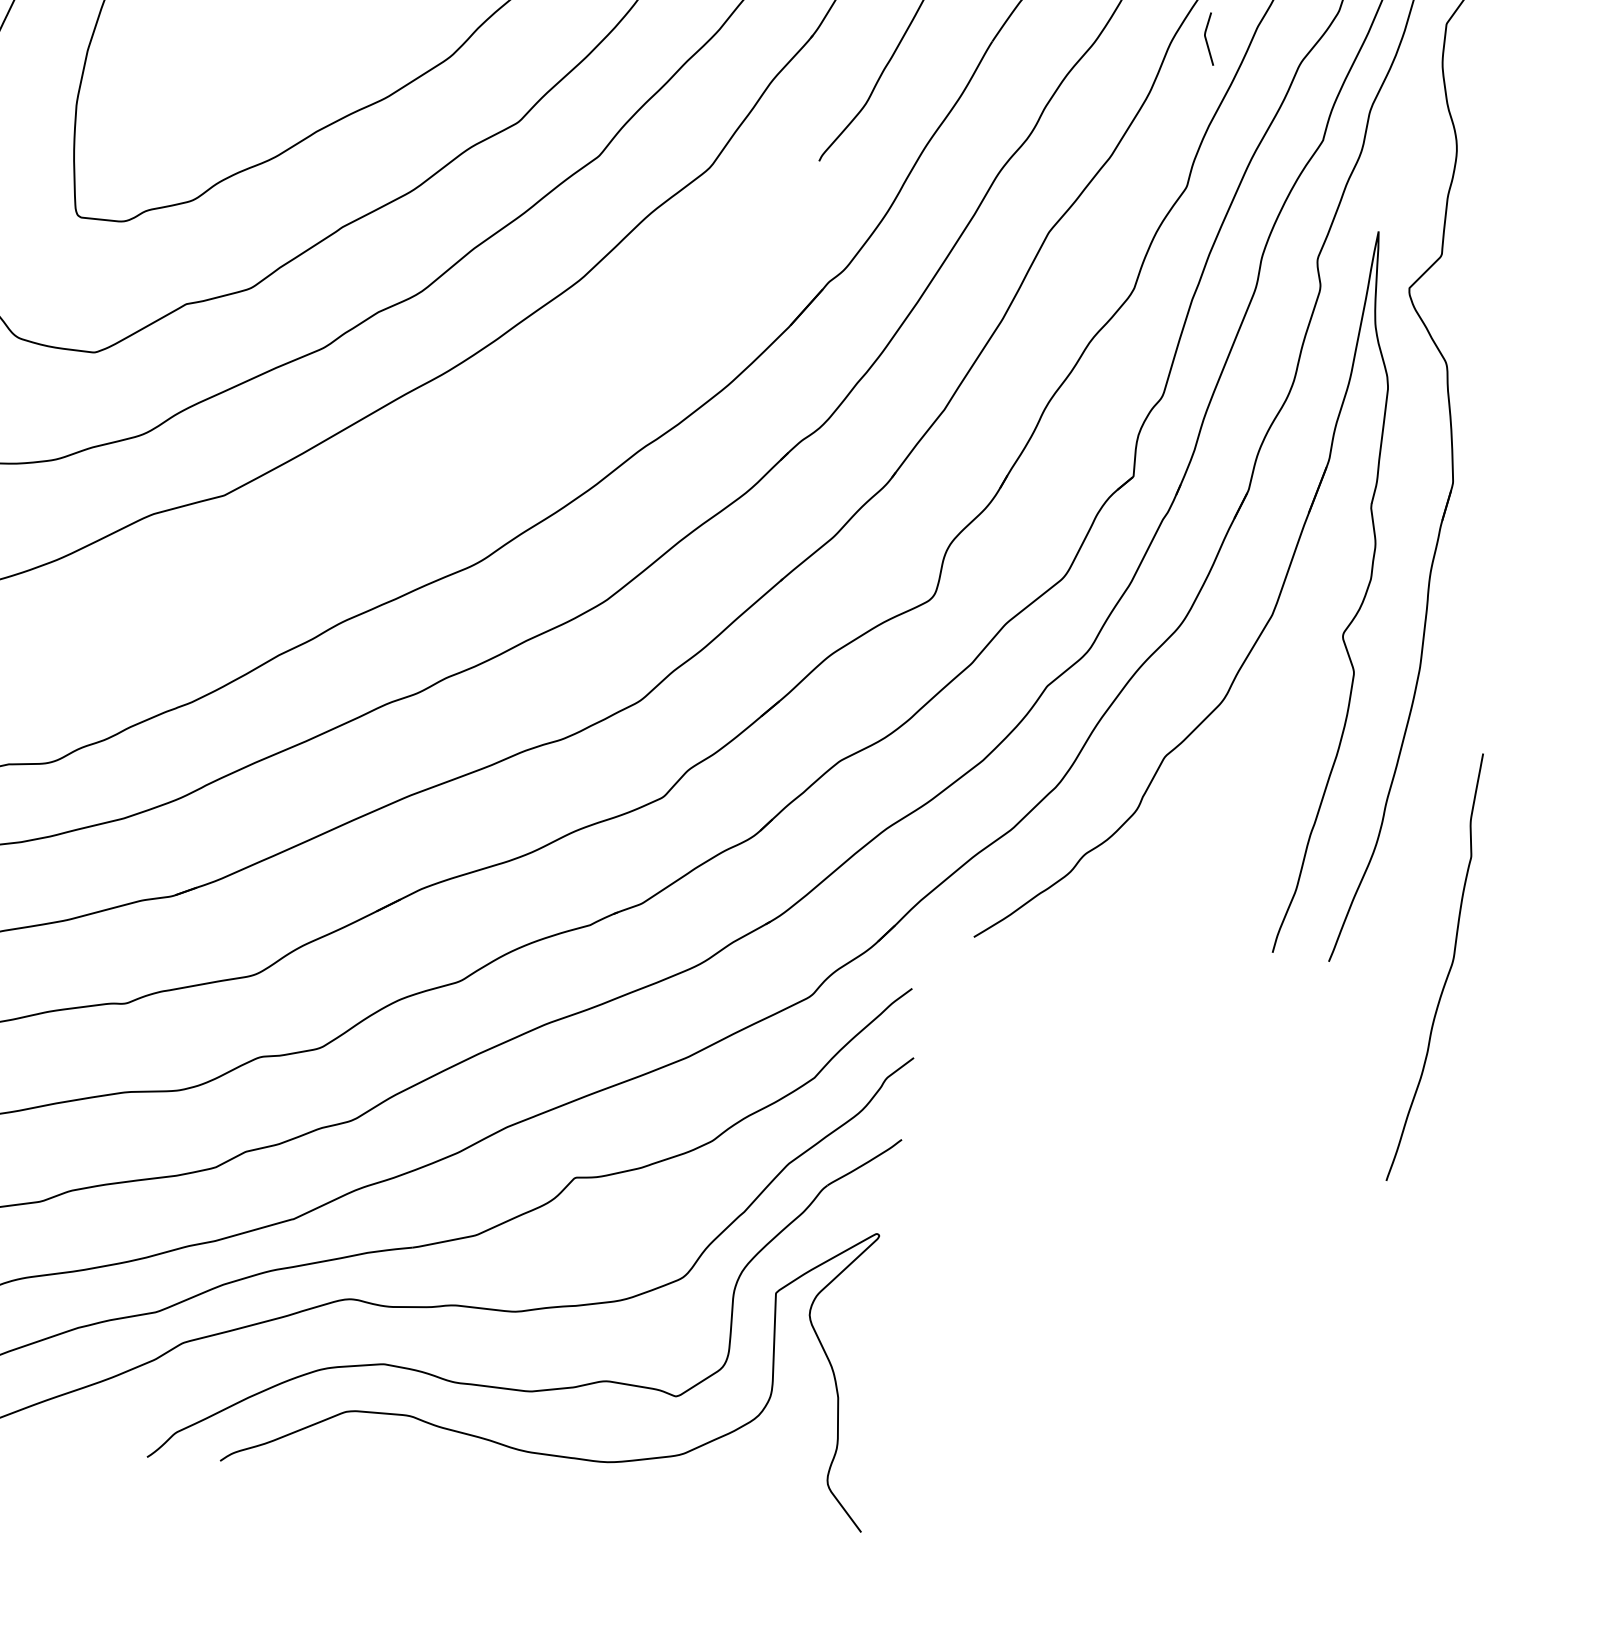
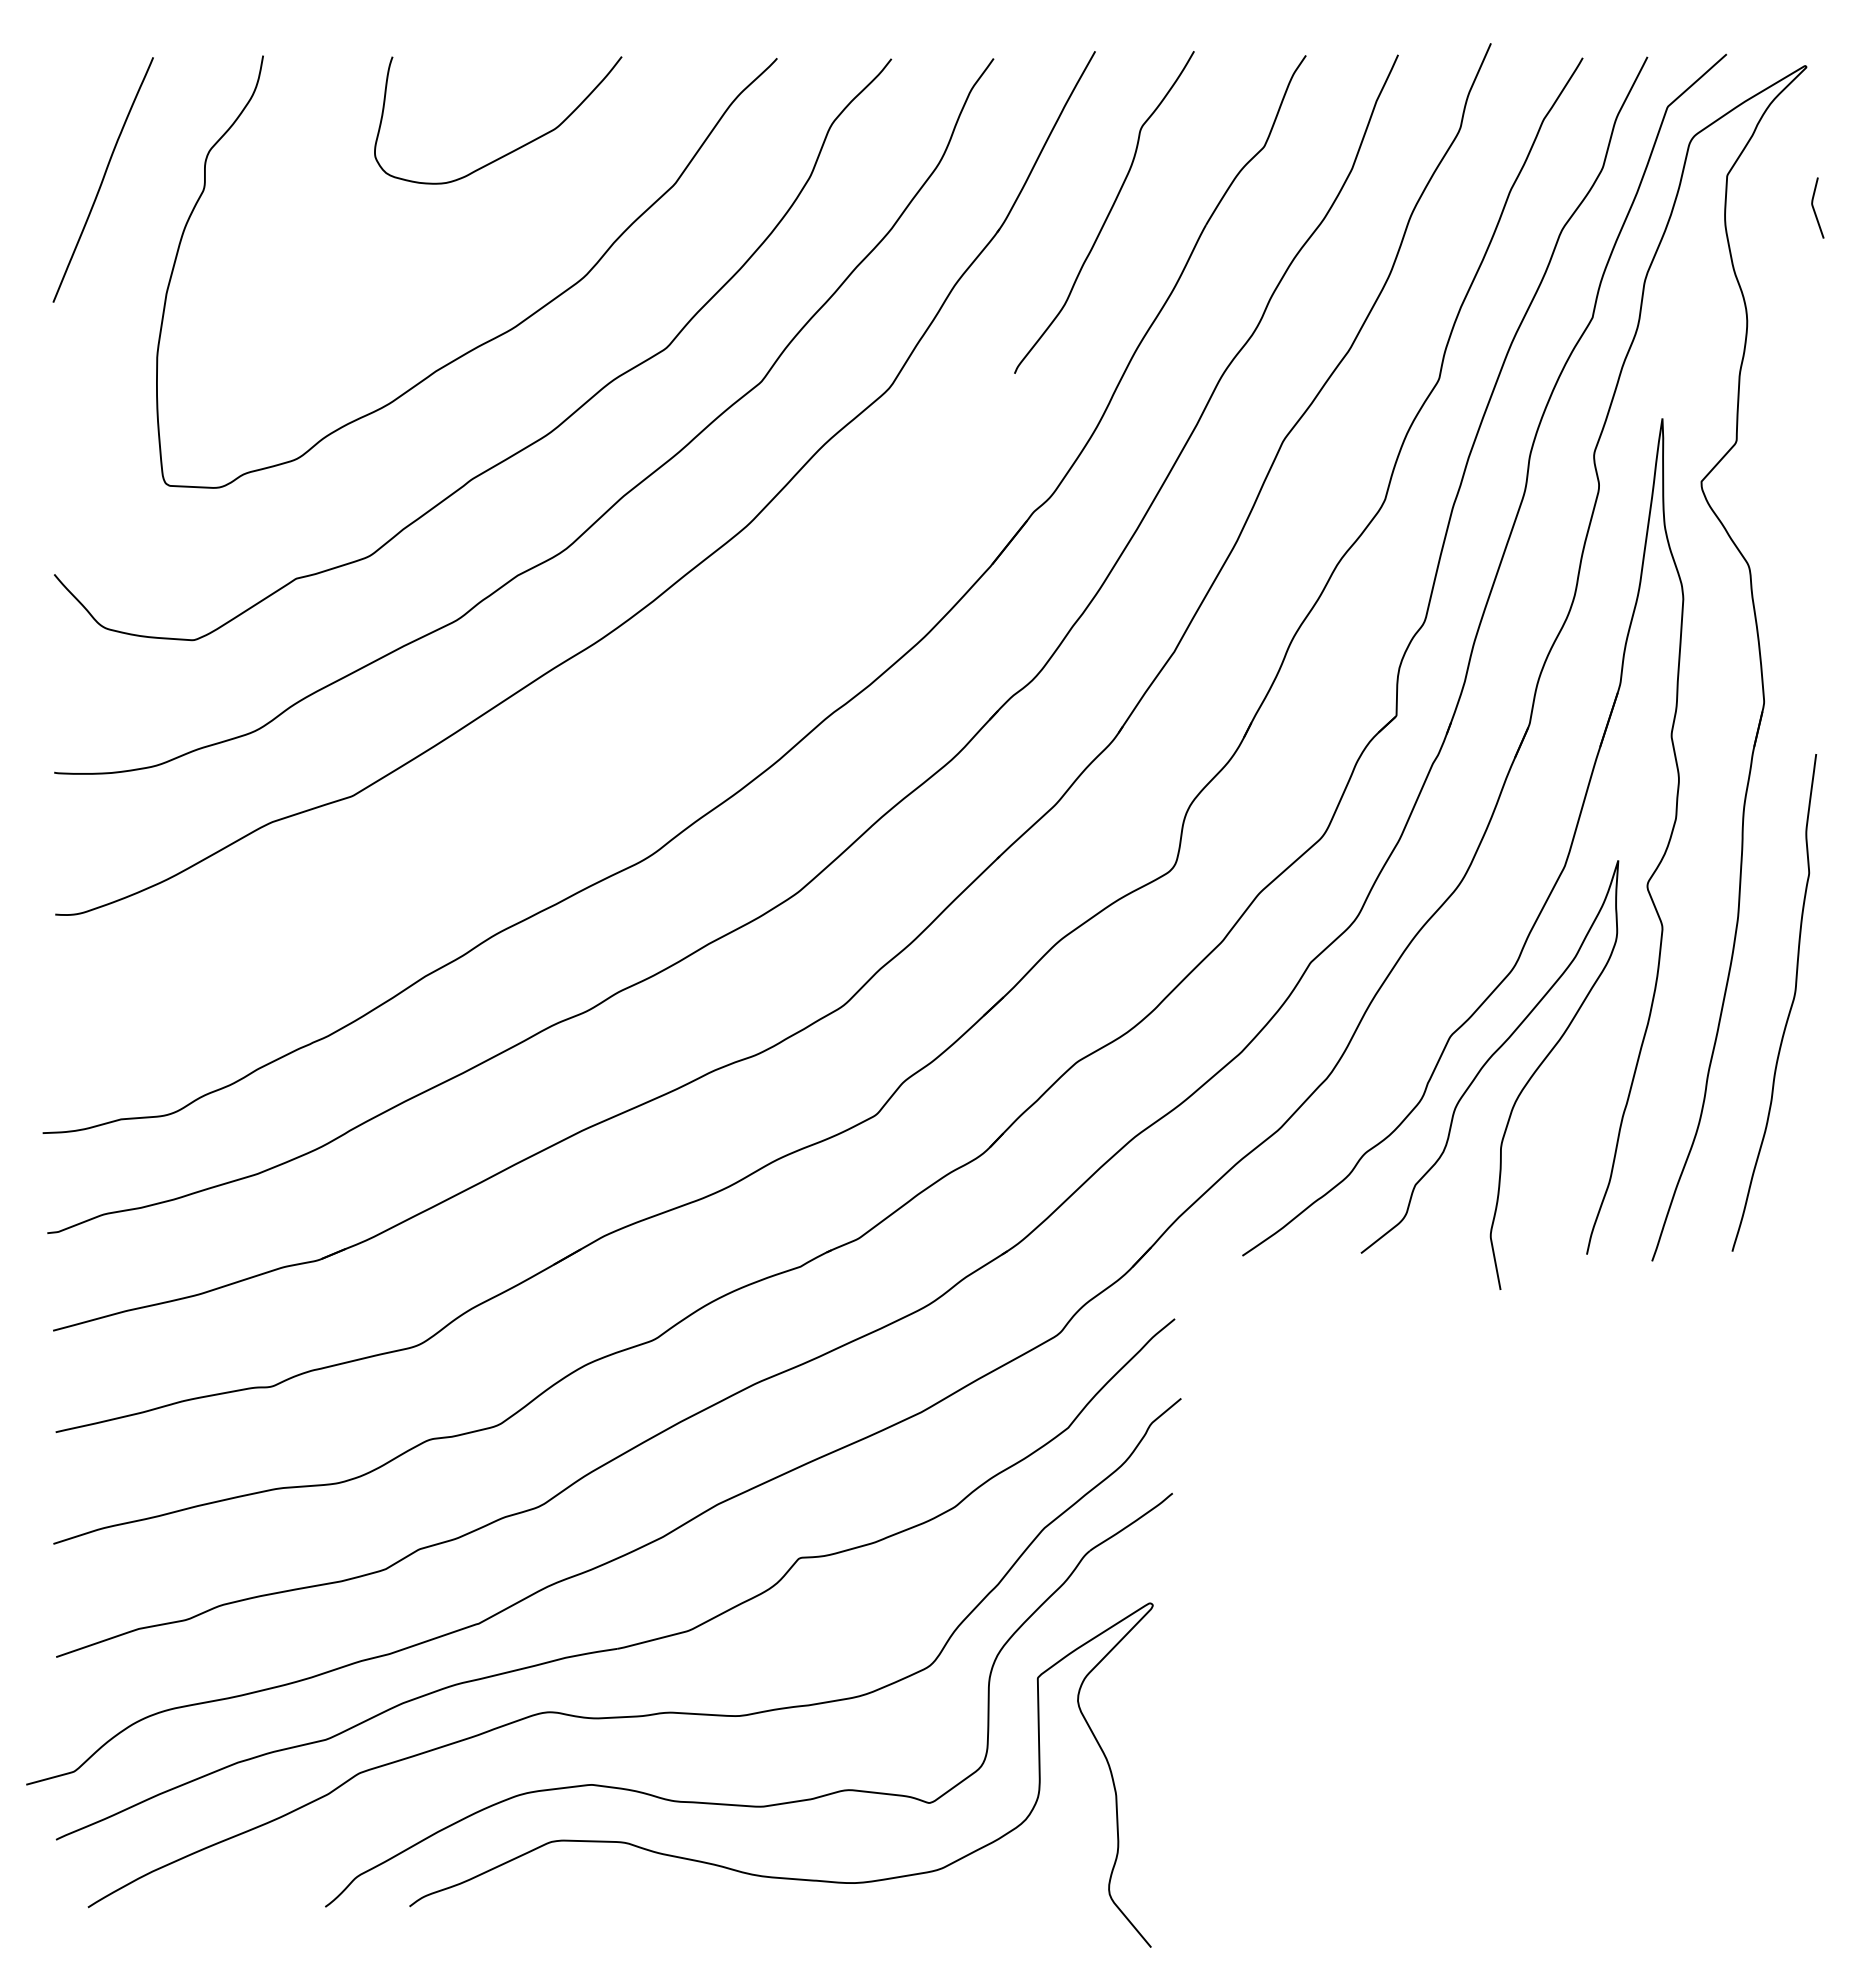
curve: (1206, 38) -> (1814, 207), moved
curve: (1190, 788) -> (1481, 1070), added
curve: (1448, 971) -> (1790, 1006), moved

